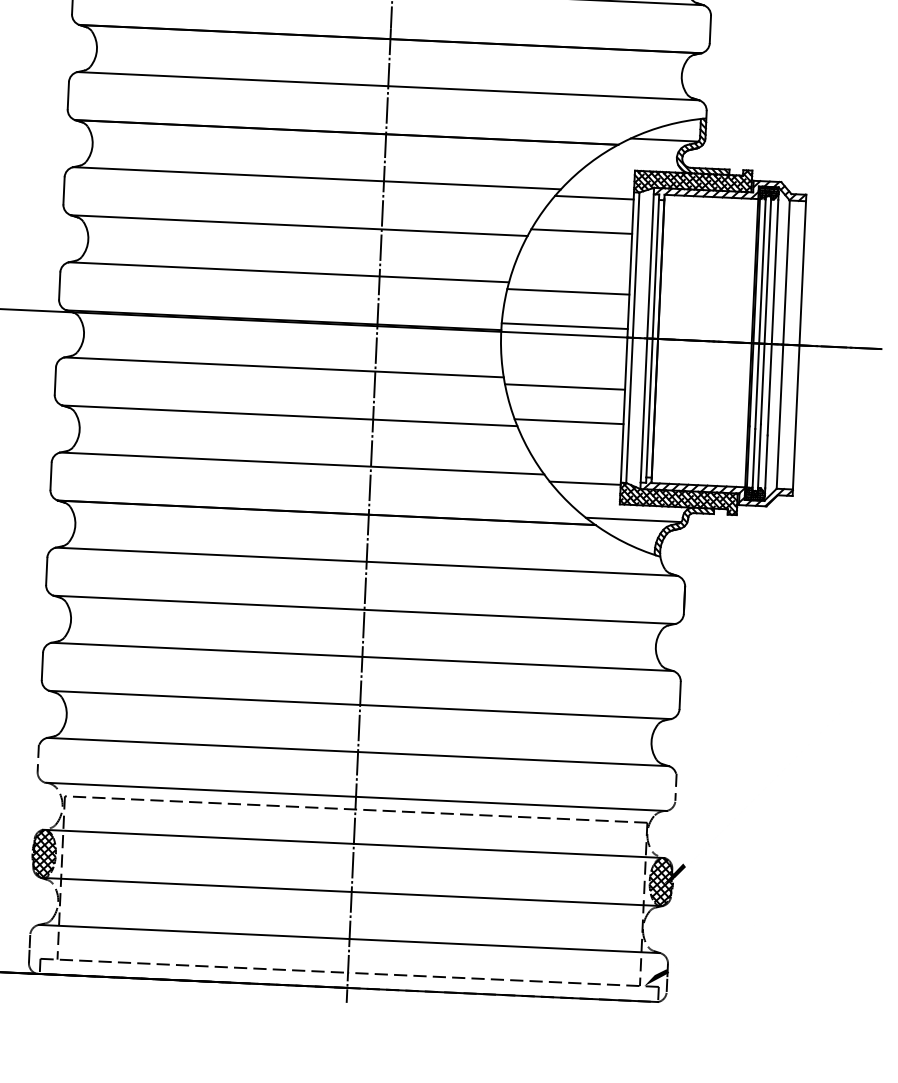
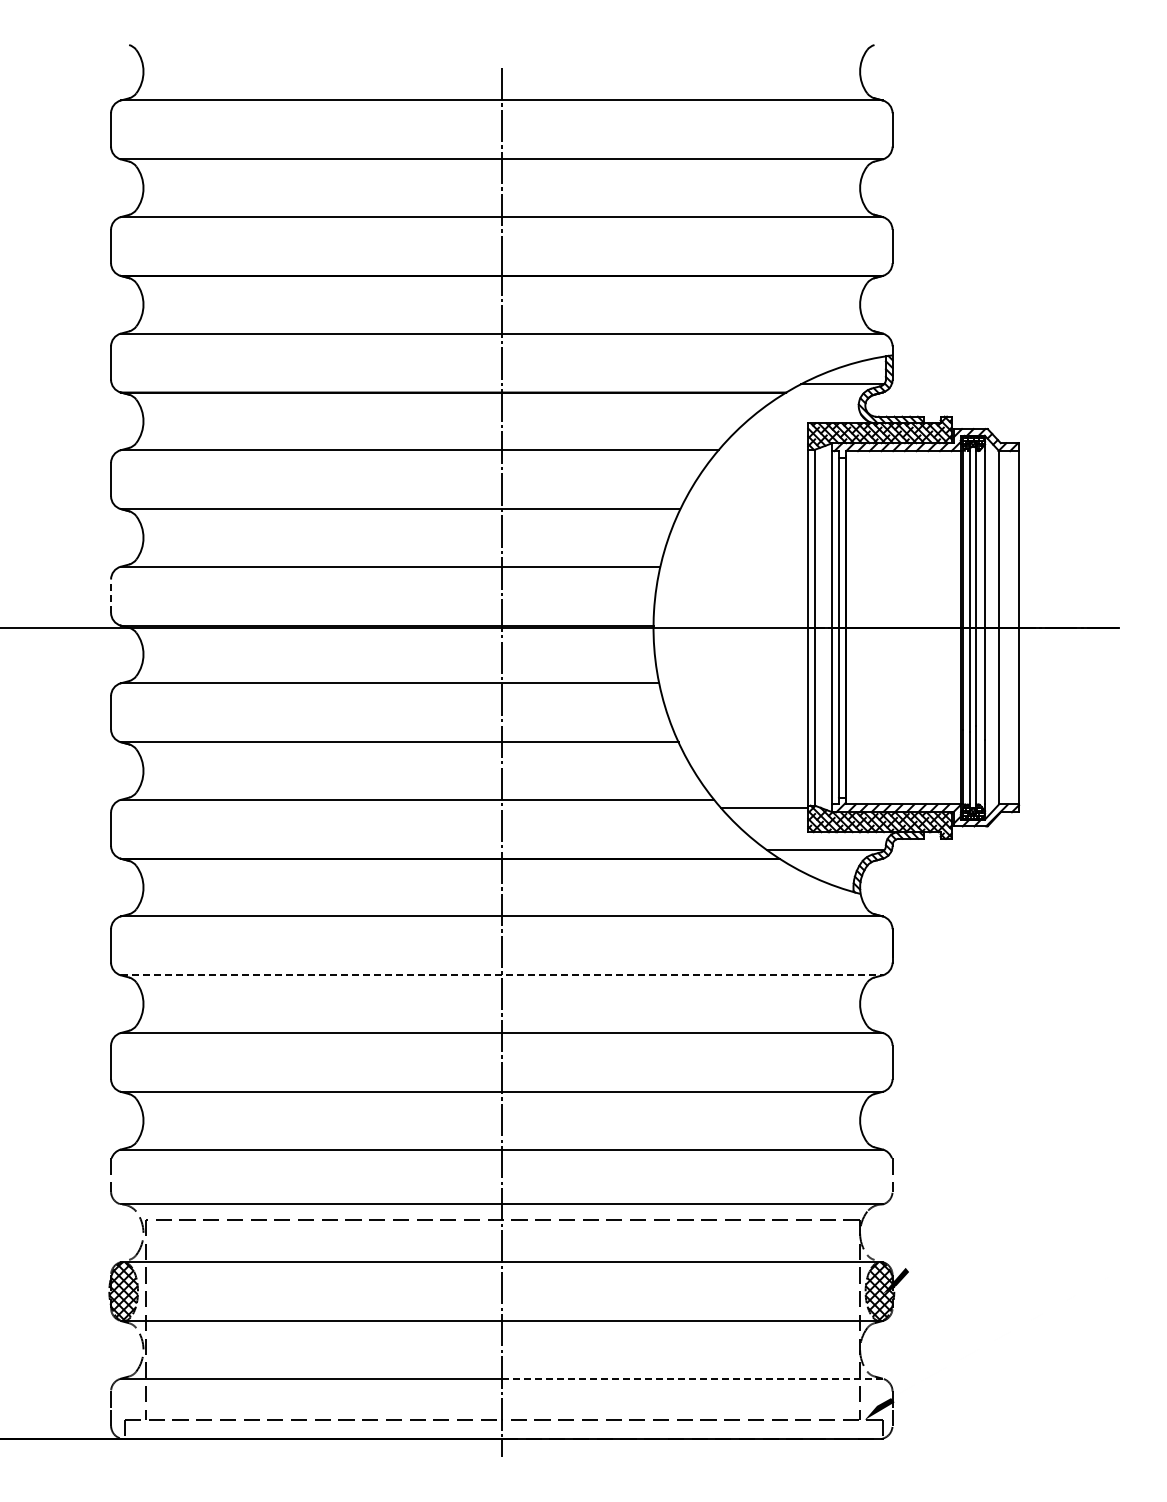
line: (593, 197) -> (759, 458), removed
line: (581, 231) -> (746, 500), removed
line: (60, 286) -> (111, 596), solid -> dashed
line: (568, 292) -> (733, 575), removed
line: (564, 326) -> (730, 617), removed
line: (564, 386) -> (734, 691), removed
line: (569, 421) -> (741, 733), removed
line: (364, 609) -> (501, 975), solid -> dashed
line: (505, 945) -> (692, 1378), solid -> dashed

